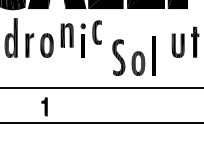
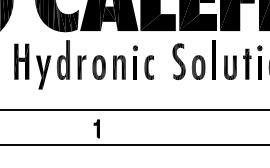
part: (96, 32) -> (148, 67), moved
part: (67, 35) -> (119, 67), moved
part: (133, 55) -> (193, 59), moved

